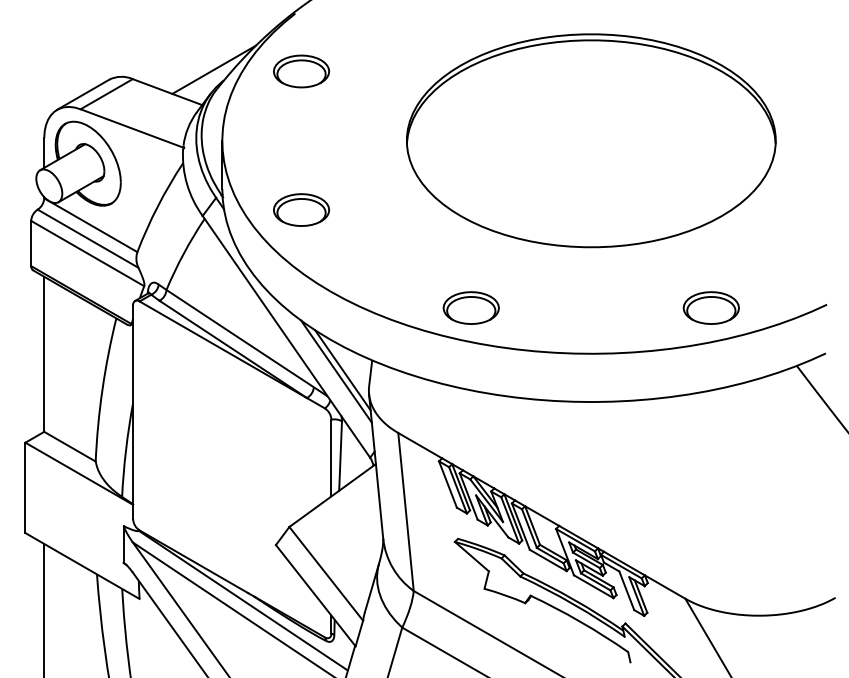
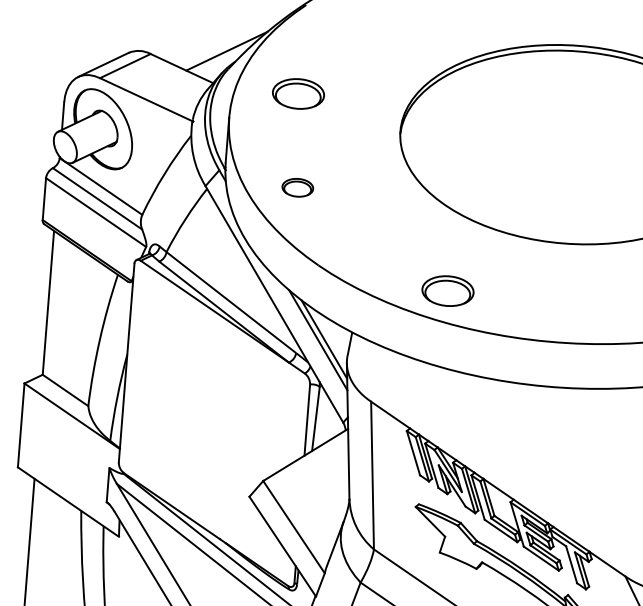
part: (301, 71) -> (298, 93), moved
part: (301, 209) -> (297, 187), size x0.6

